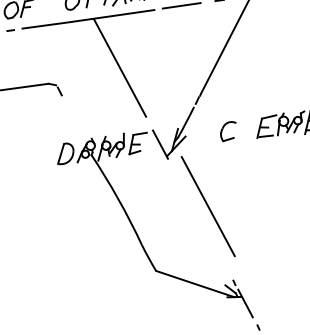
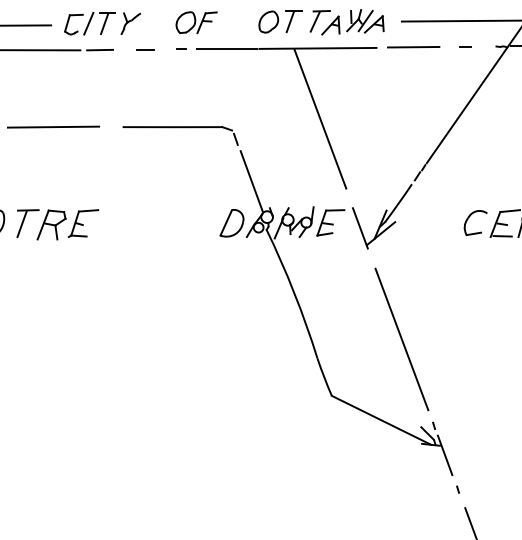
line: (75, 120) -> (251, 181), added
part: (223, 128) -> (469, 218), moved
line: (207, 206) -> (401, 339), moved

